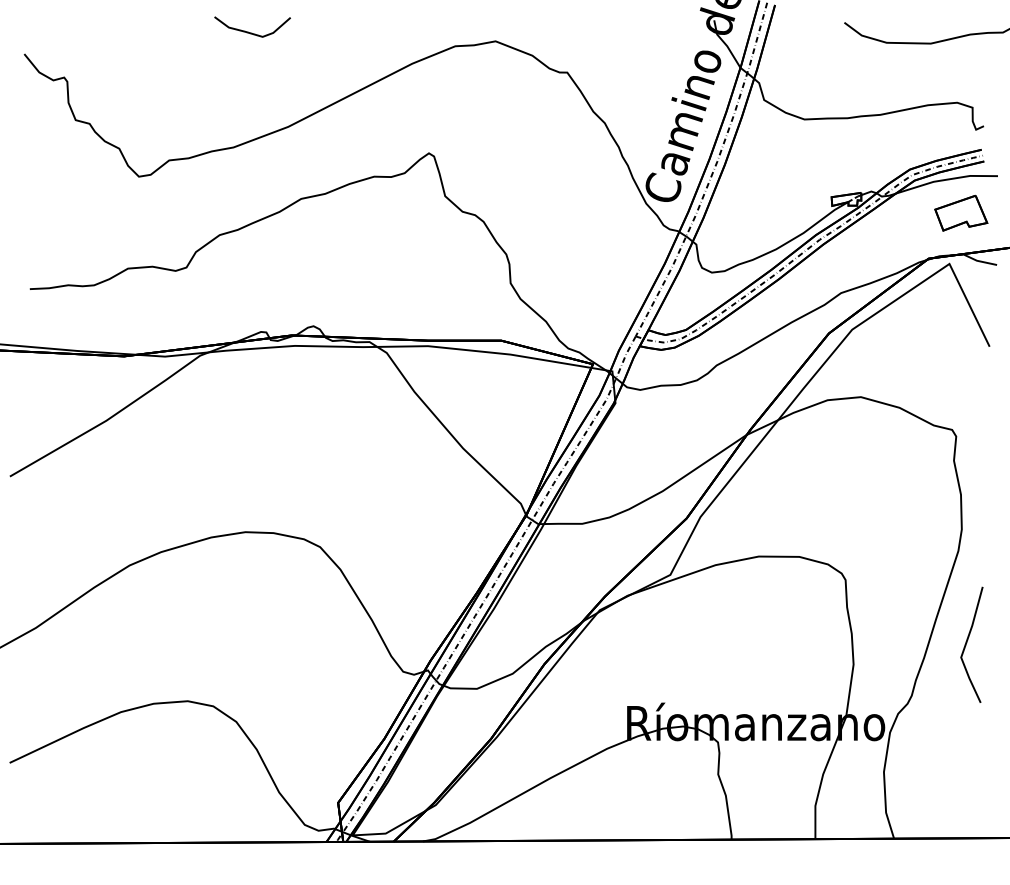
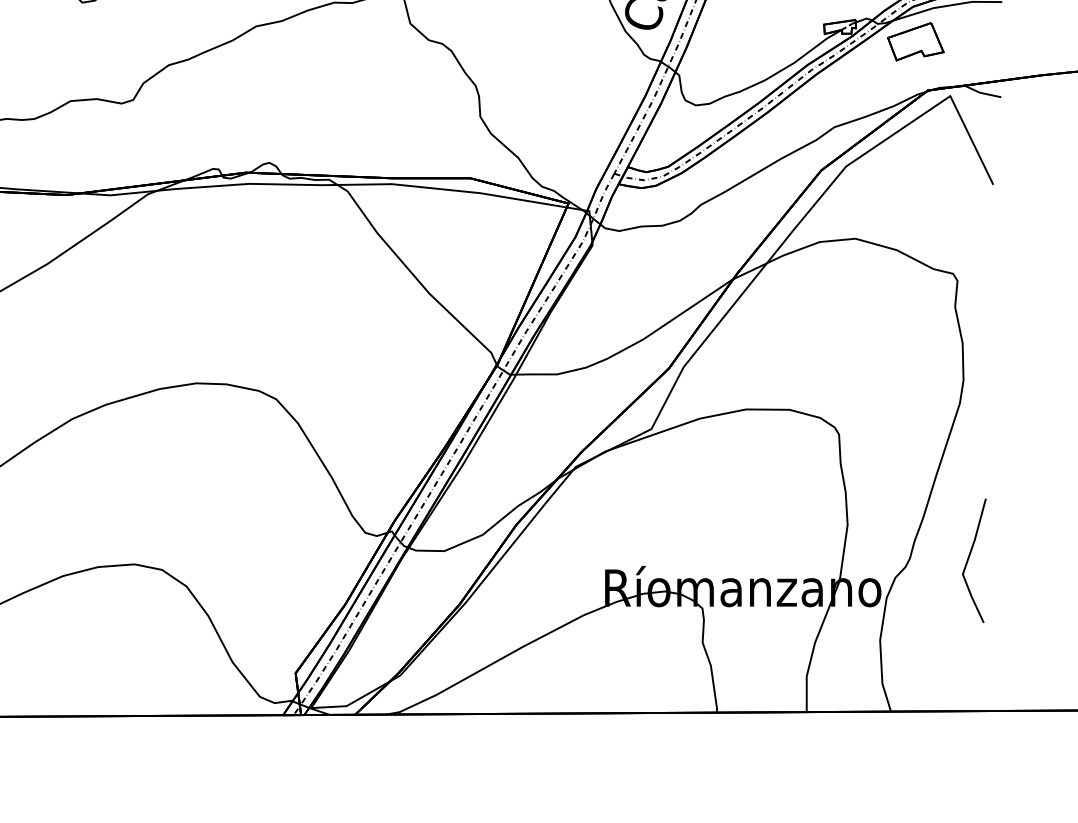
part: (961, 212) -> (916, 41), moved
line: (967, 642) -> (969, 558), moved

